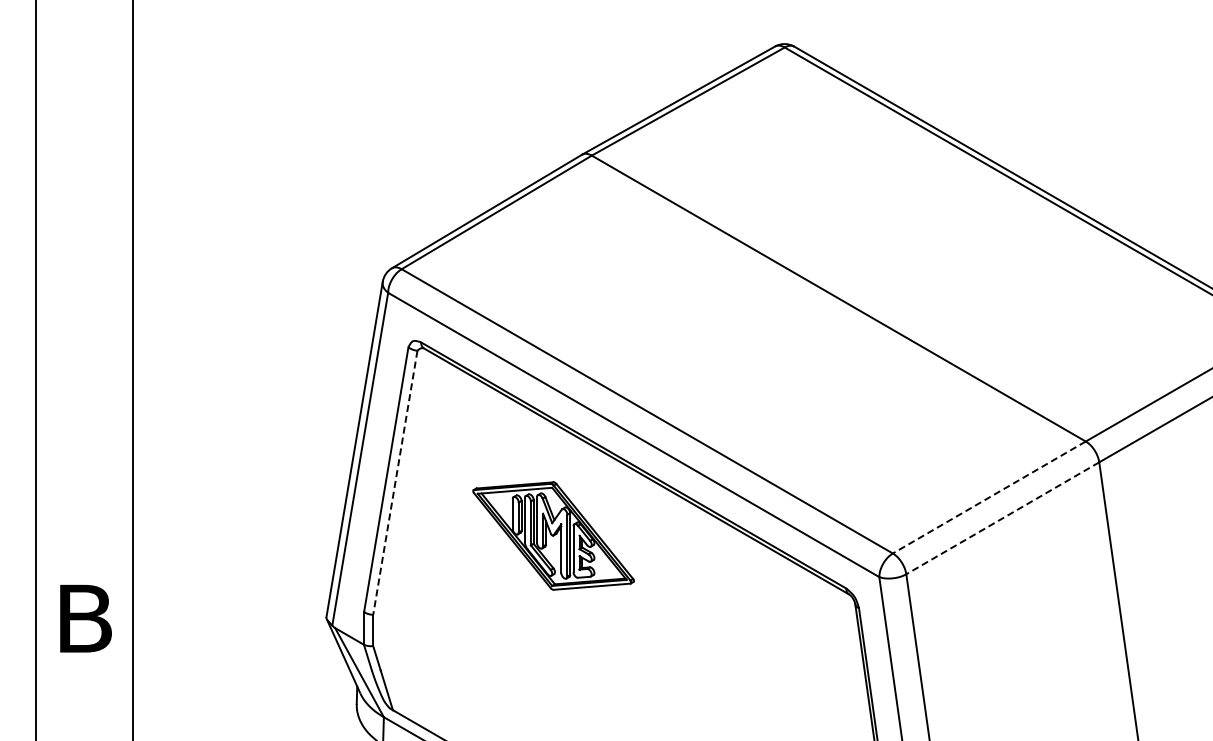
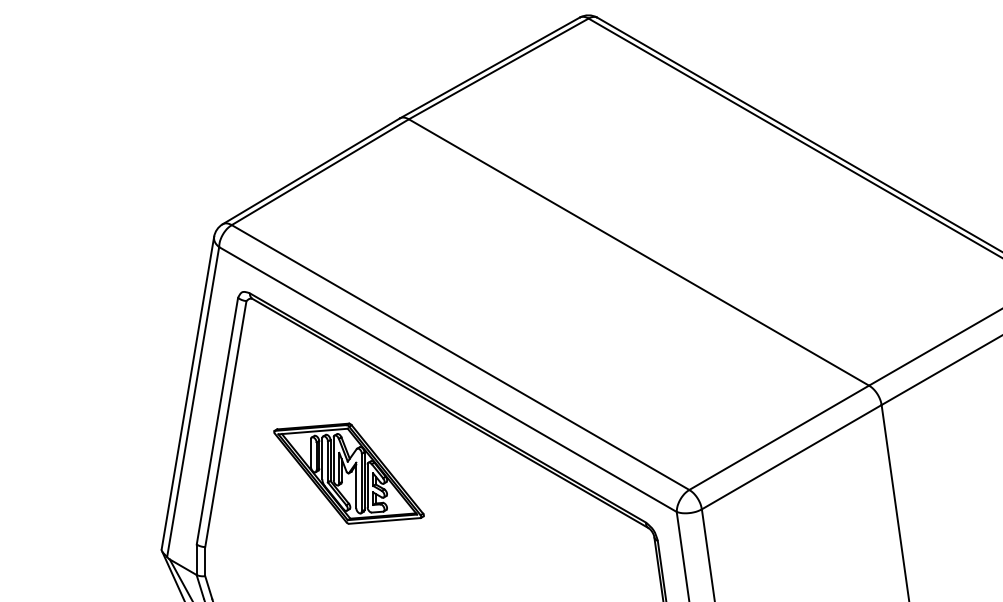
line: (395, 482) -> (226, 423), dashed -> solid
line: (989, 497) -> (779, 437), dashed -> solid
line: (1002, 518) -> (791, 457), dashed -> solid
part: (553, 535) -> (348, 473), moved

